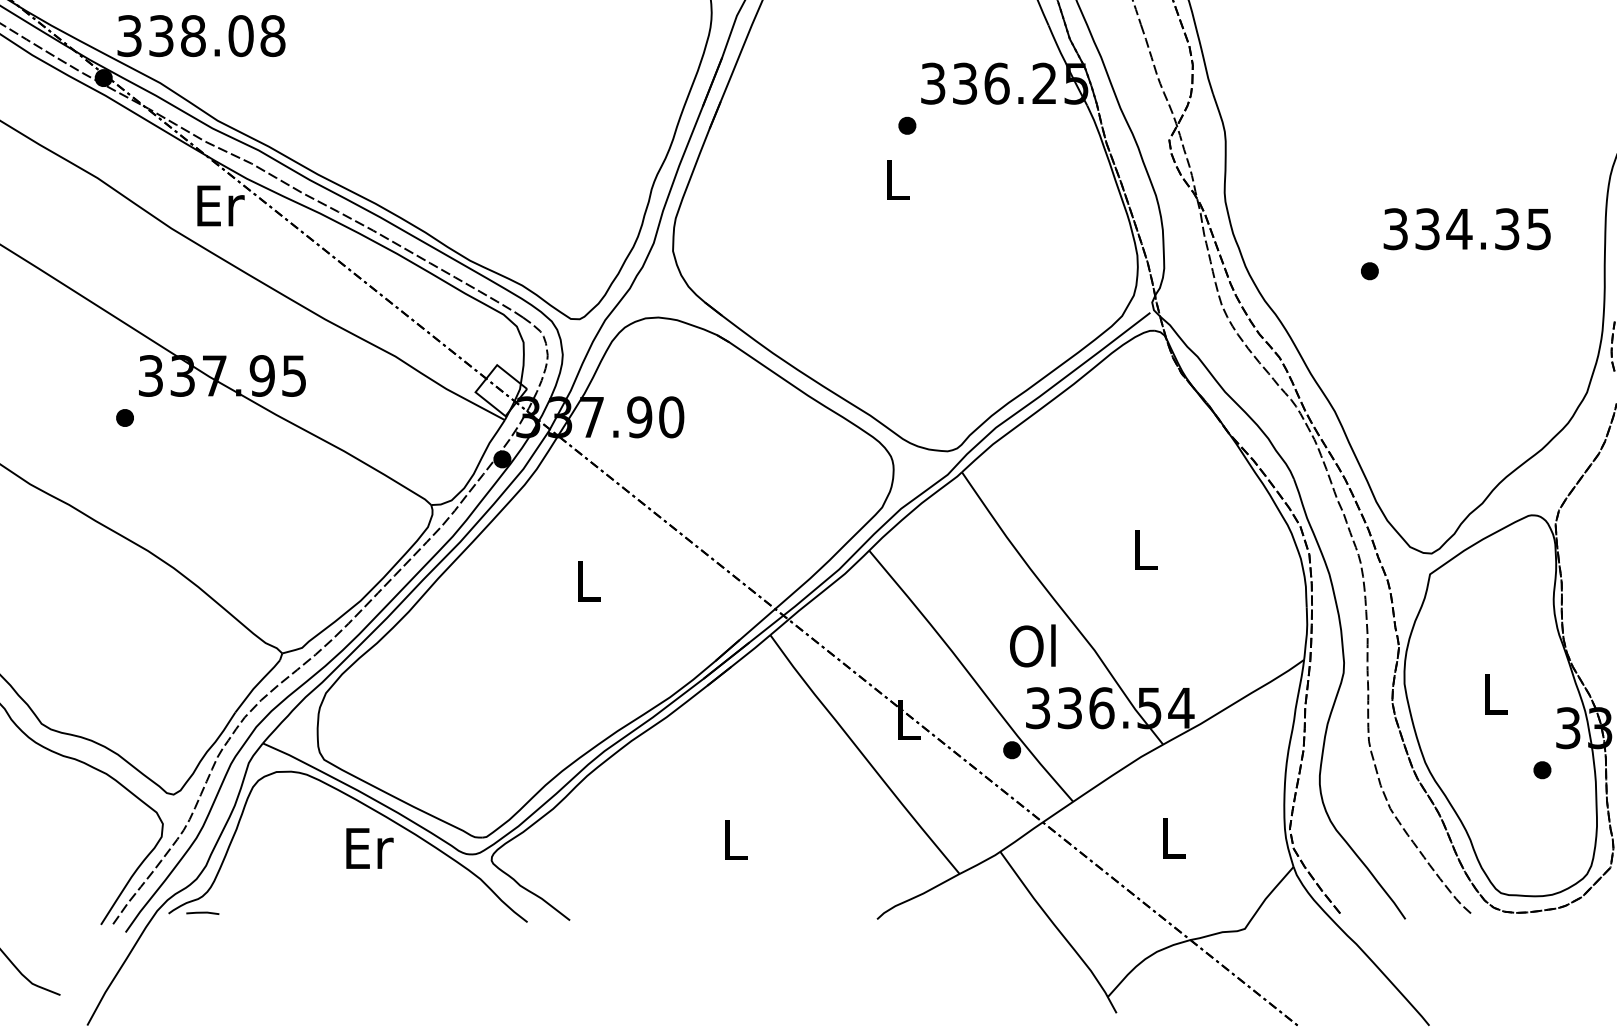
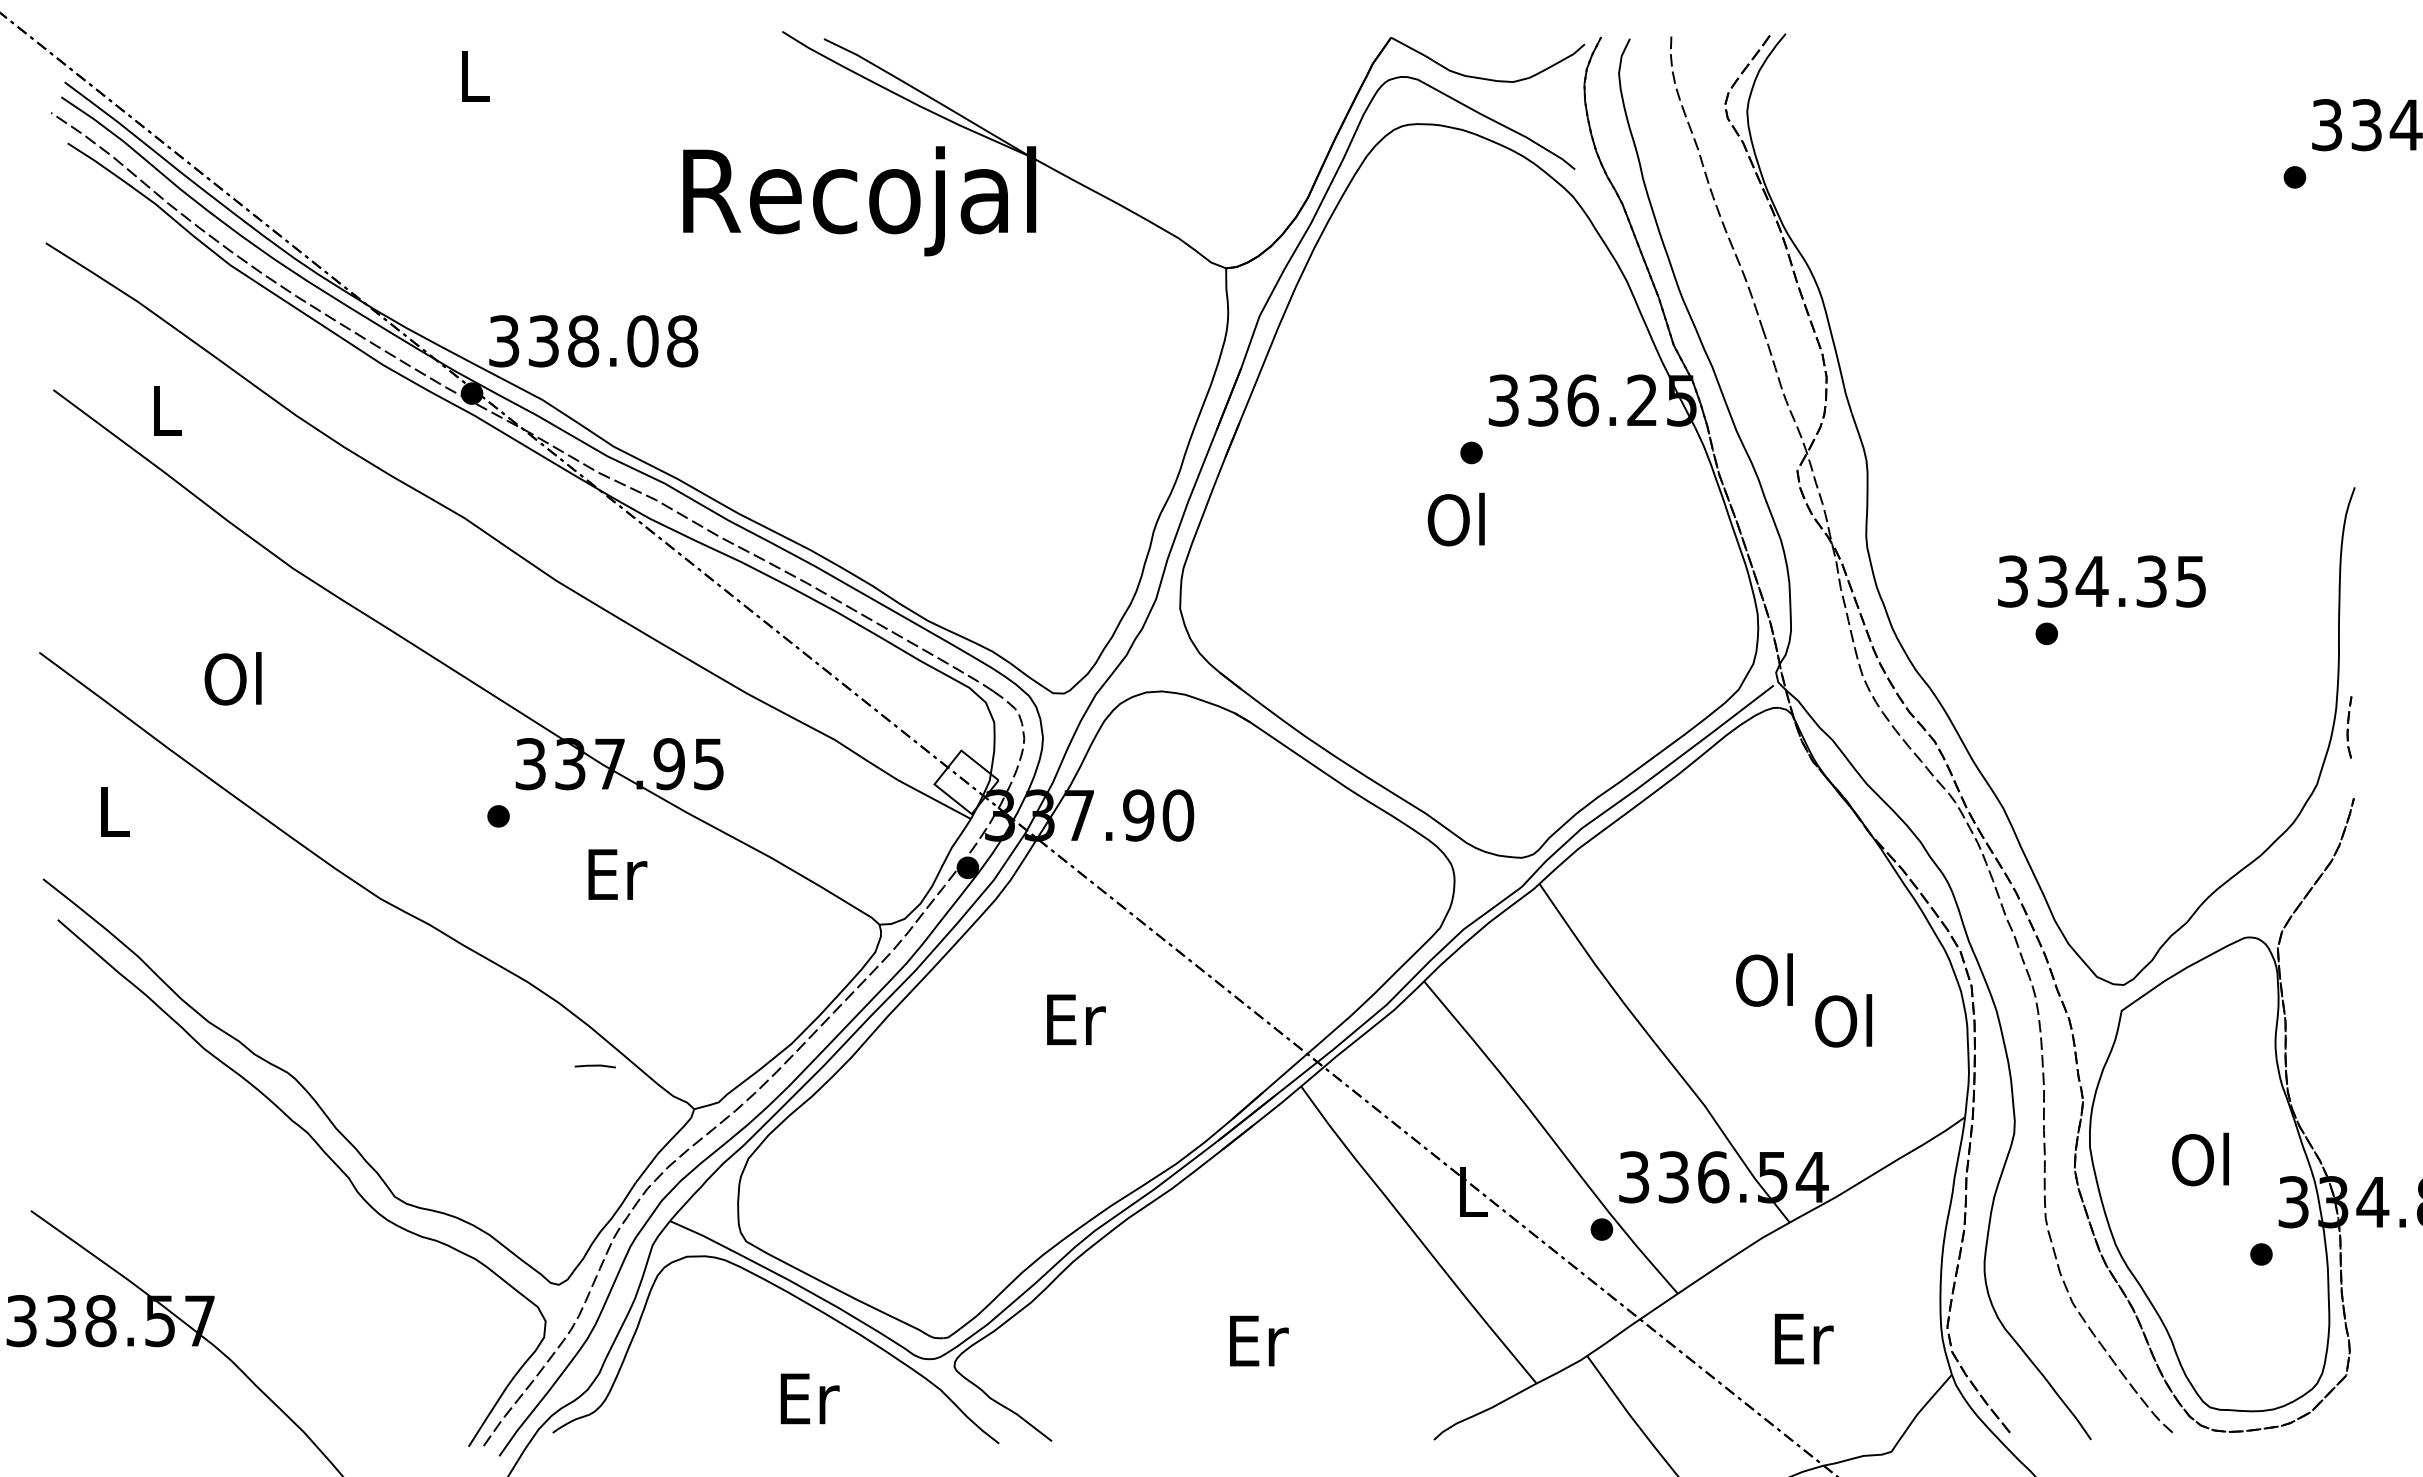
text: (894, 179) -> (1455, 519), L -> Ol
text: (220, 205) -> (617, 874), moved
text: (1466, 229) -> (2101, 581), moved
text: (1142, 549) -> (1764, 979), L -> Ol
text: (589, 581) -> (1076, 1019), L -> Er
text: (1032, 645) -> (1843, 1020), moved
text: (1493, 693) -> (2200, 1159), L -> Ol
text: (1174, 837) -> (1803, 1338), L -> Er
text: (736, 839) -> (1259, 1340), L -> Er
text: (369, 848) -> (809, 1398), moved
line: (202, 913) -> (594, 1066), moved

